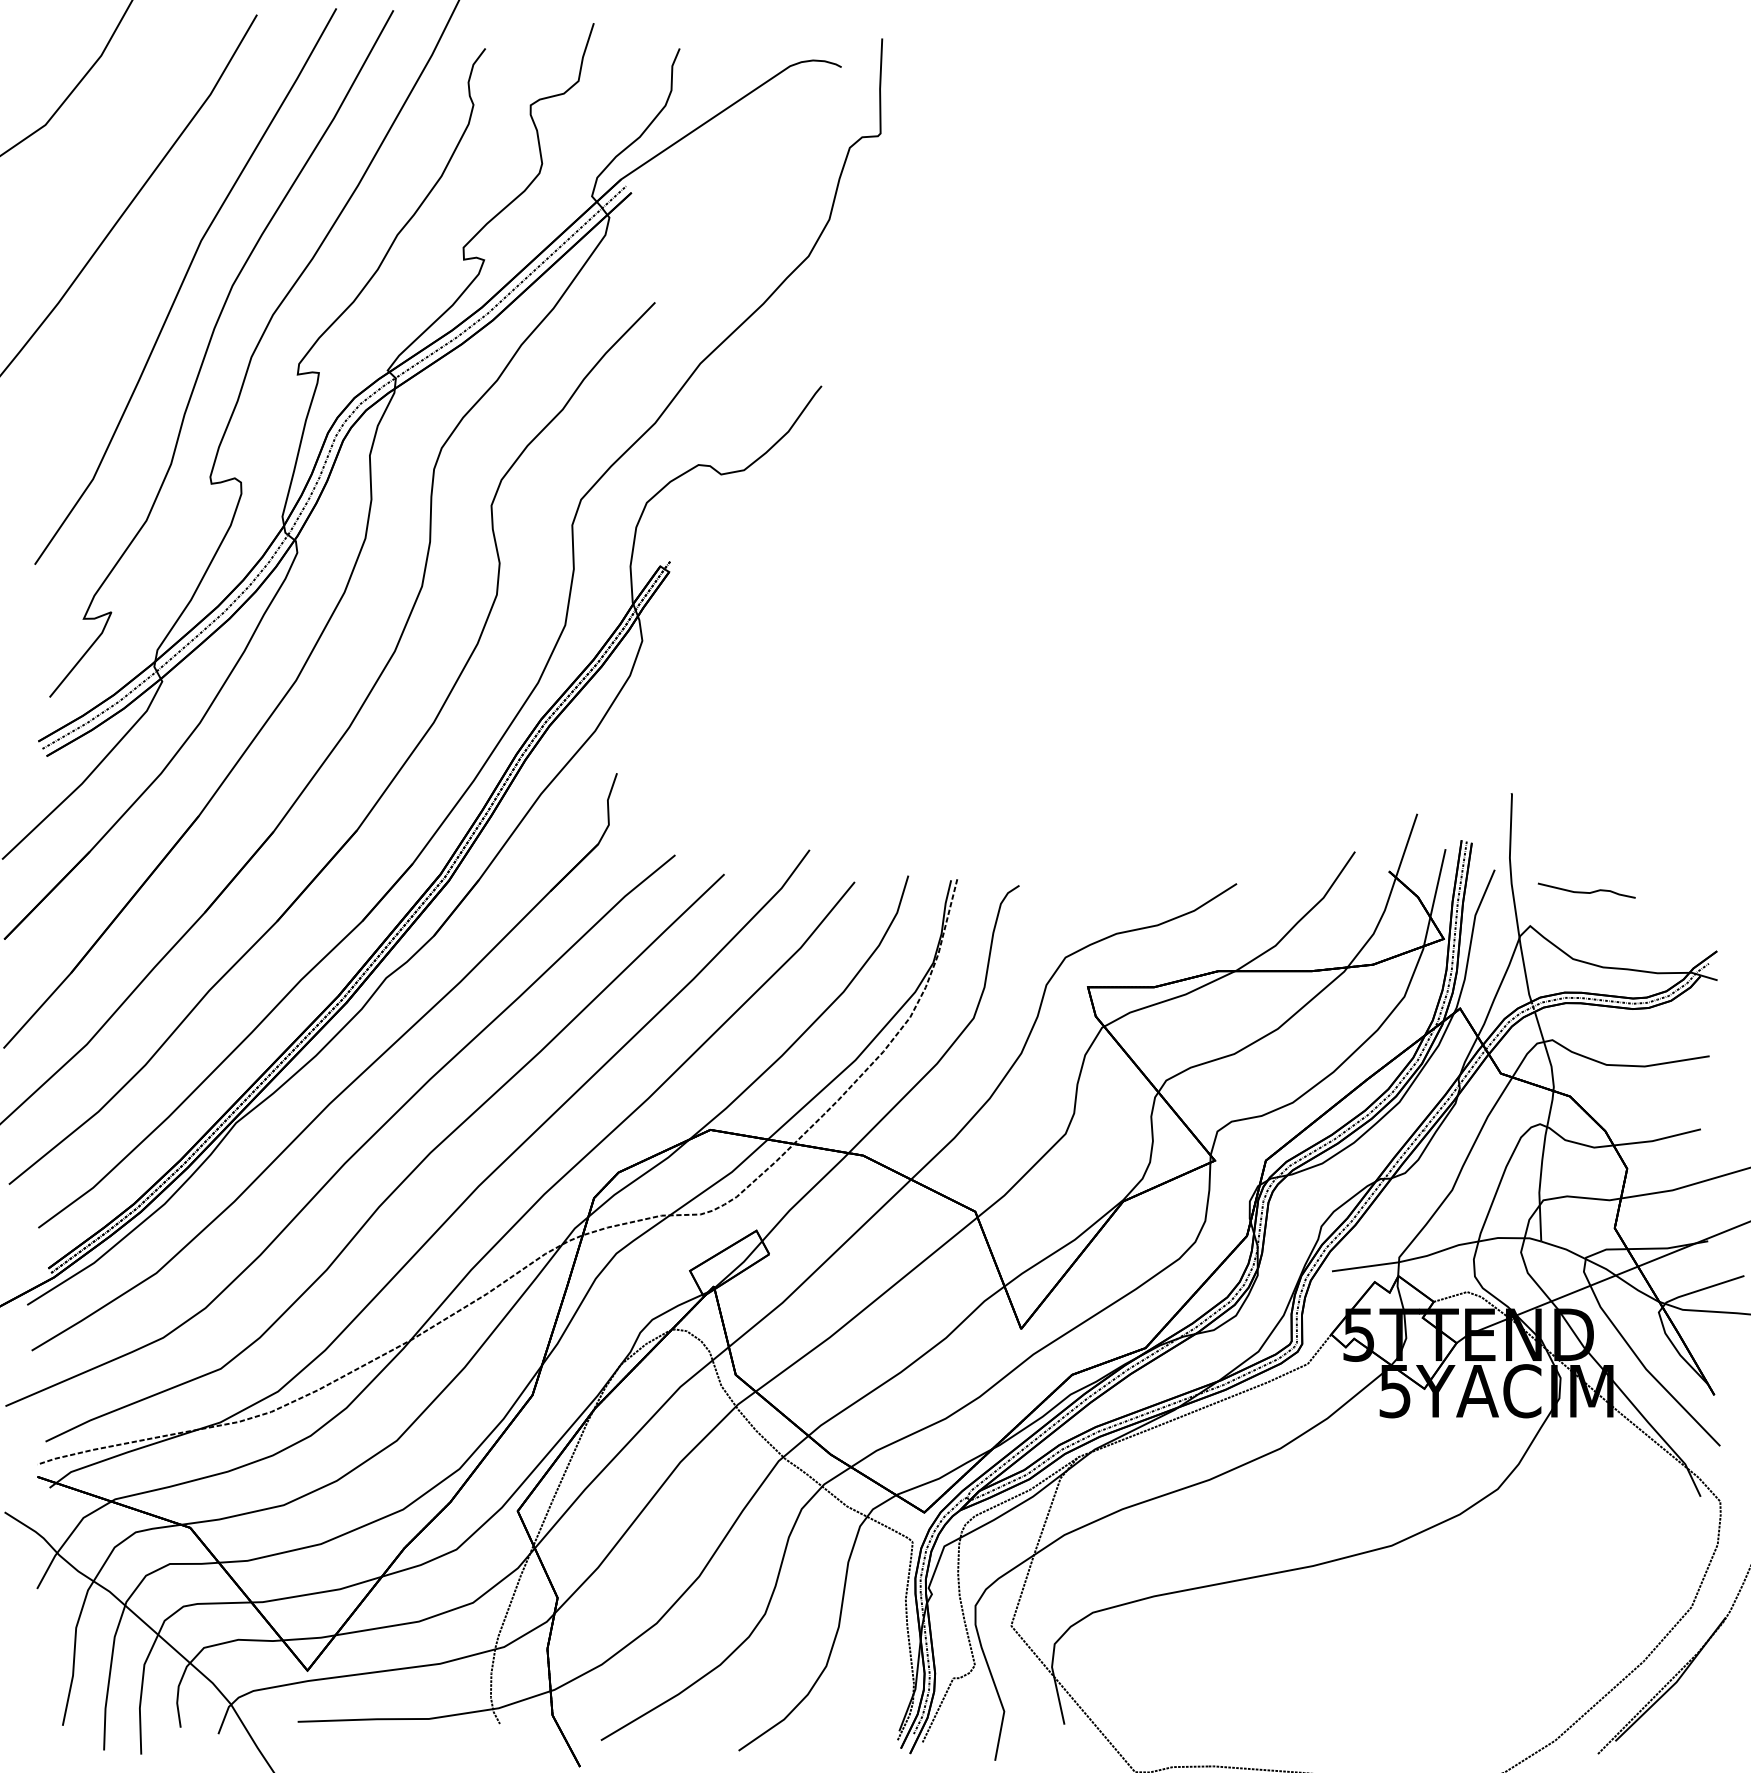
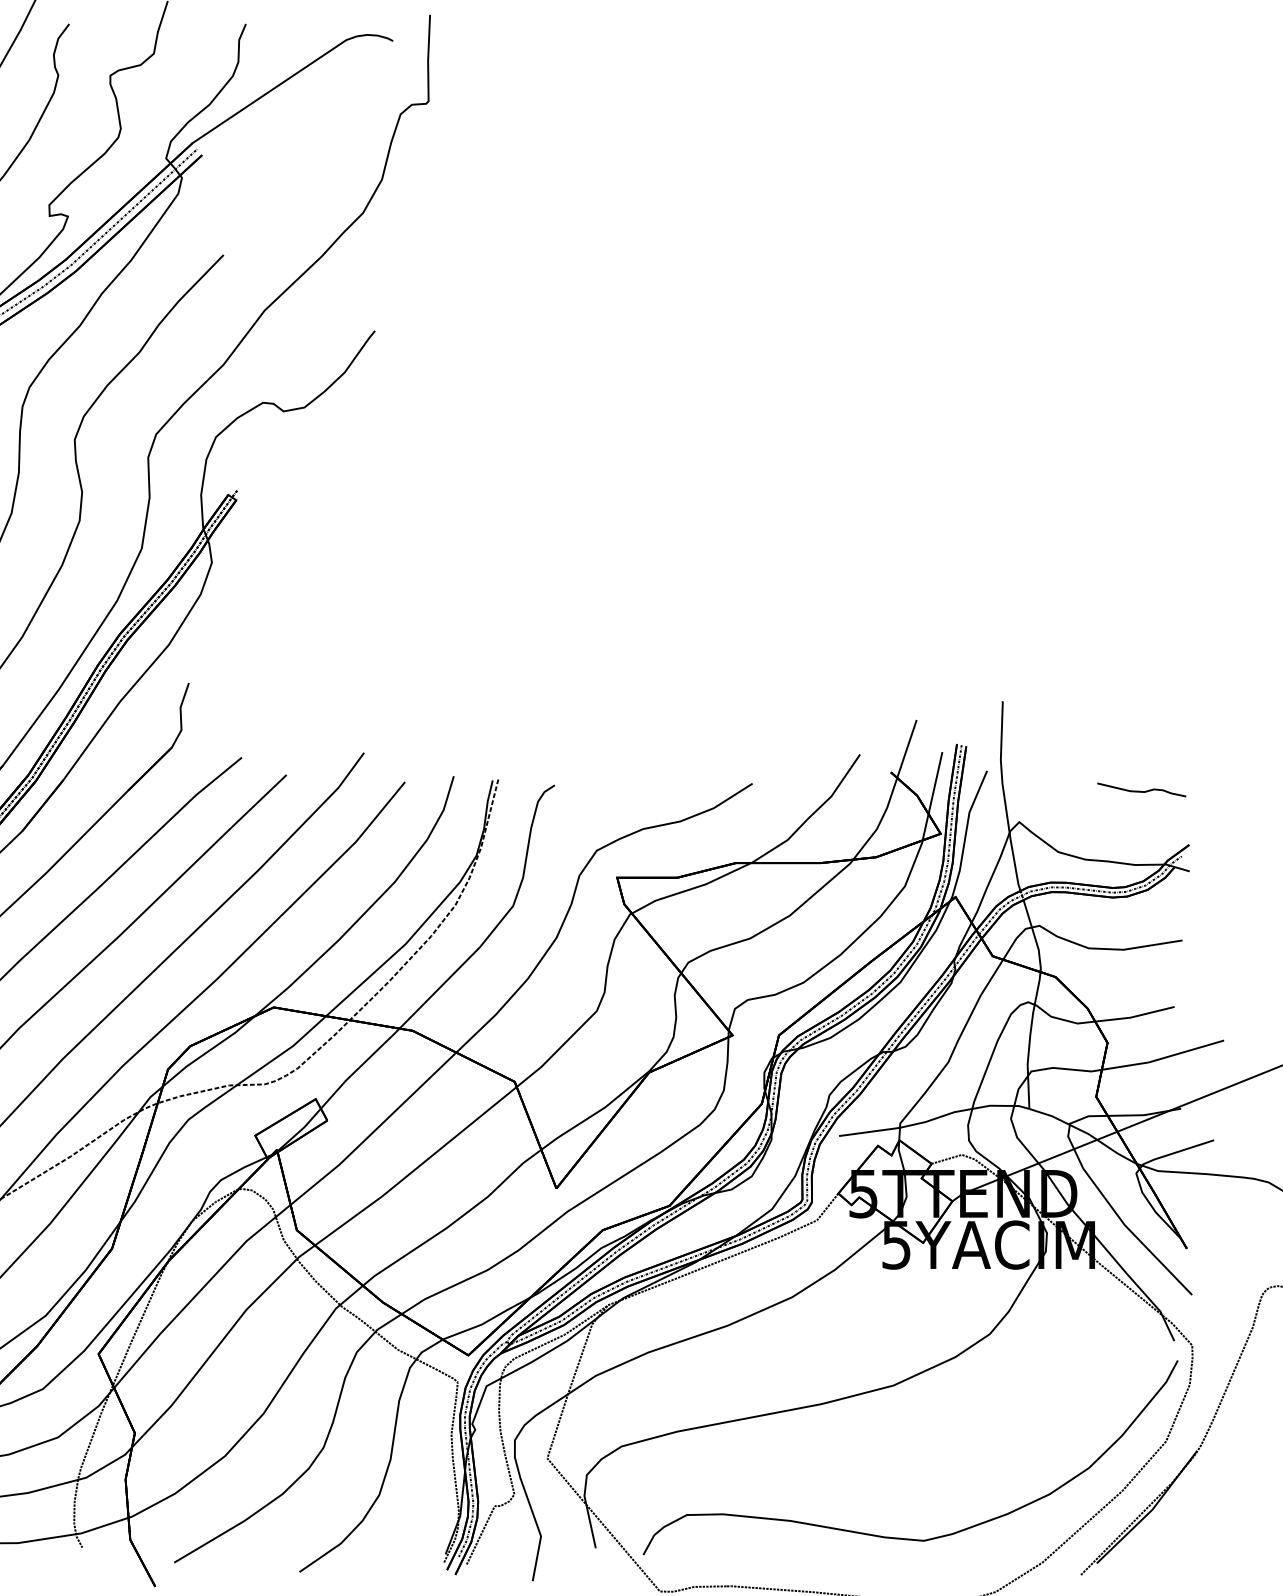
curve: (1585, 891) -> (1140, 790), moved
curve: (1406, 1713) -> (906, 1538), added

